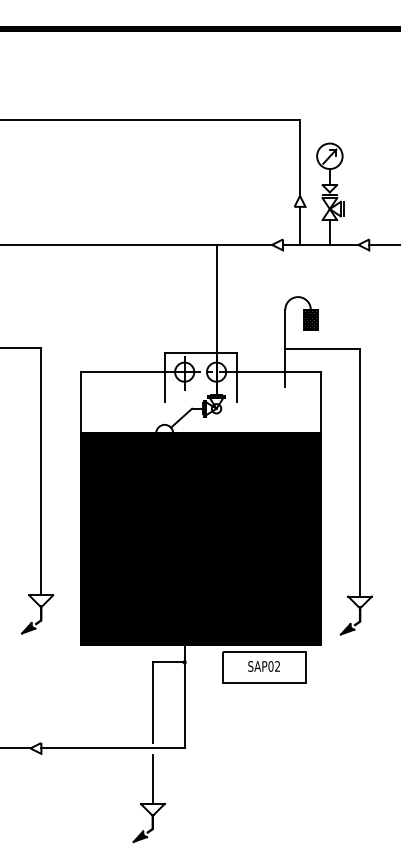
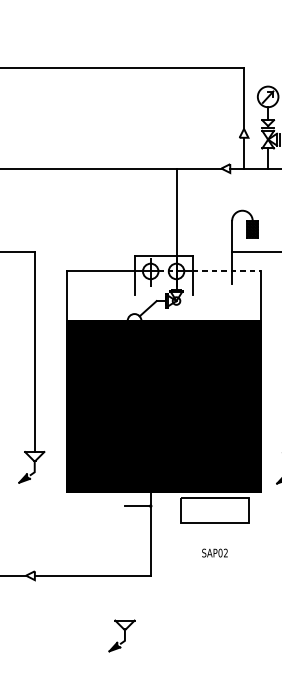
line: (279, 372) -> (227, 271), solid -> dashed
text: (263, 666) -> (214, 553), moved
line: (152, 702) -> (124, 538), removed
line: (152, 778) -> (124, 600), removed

